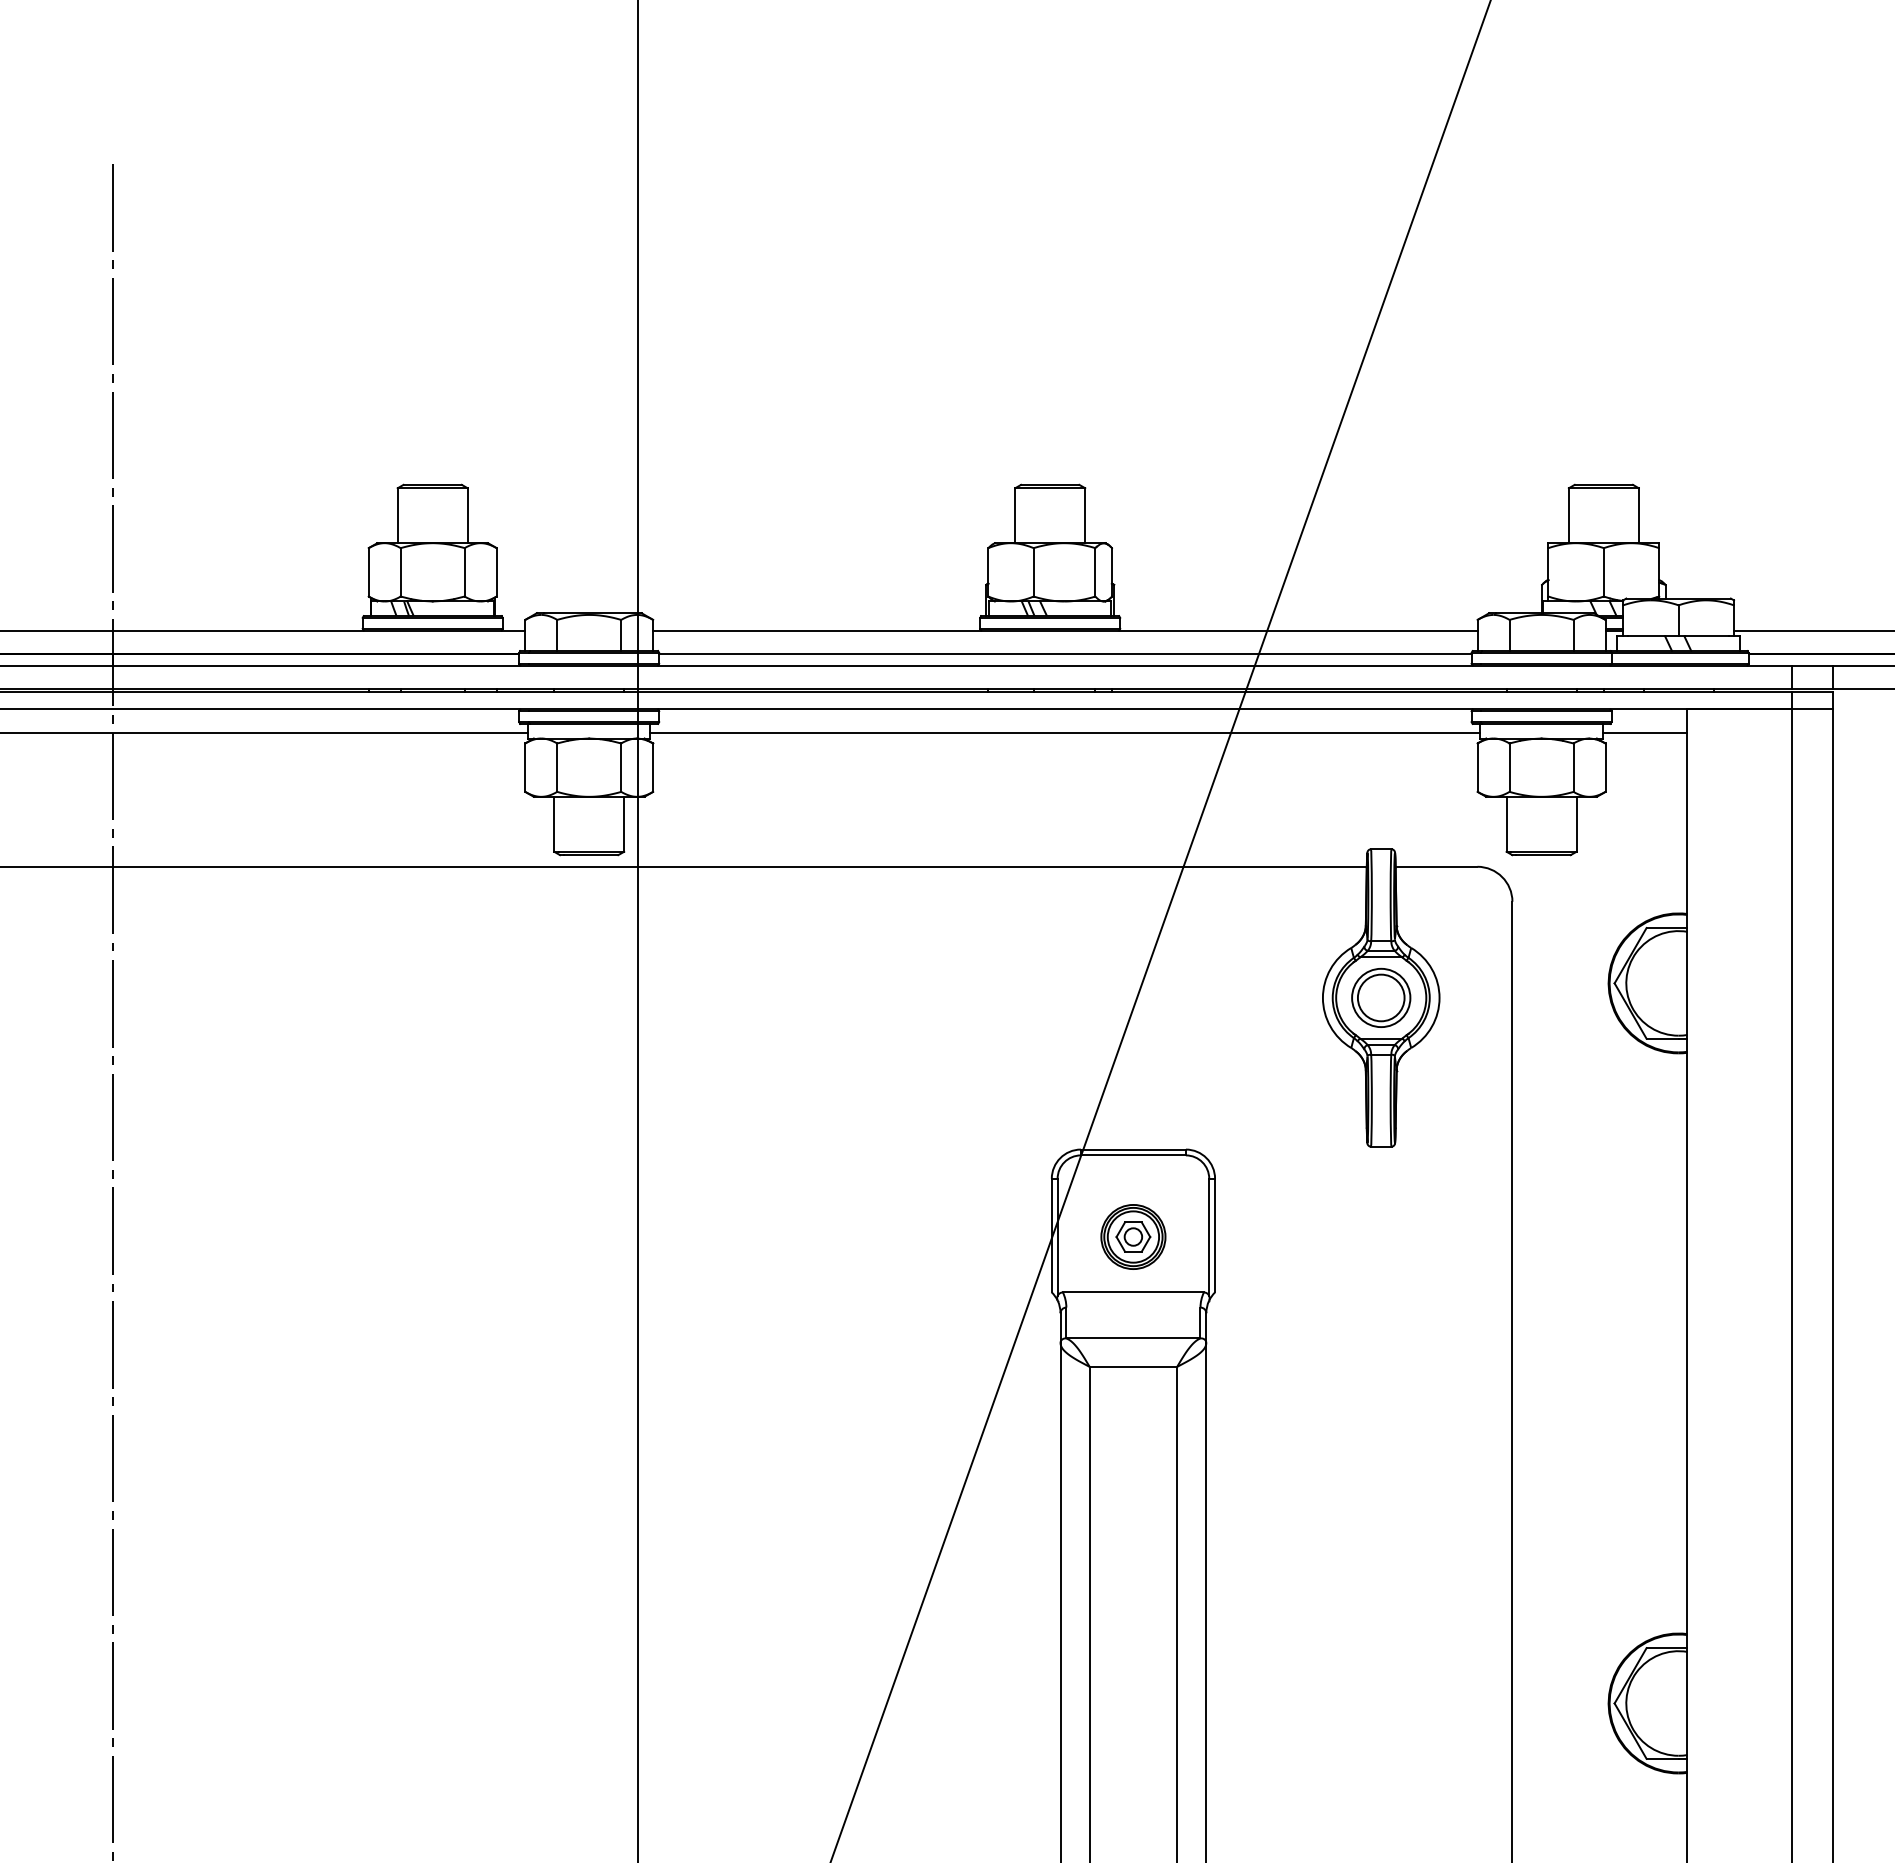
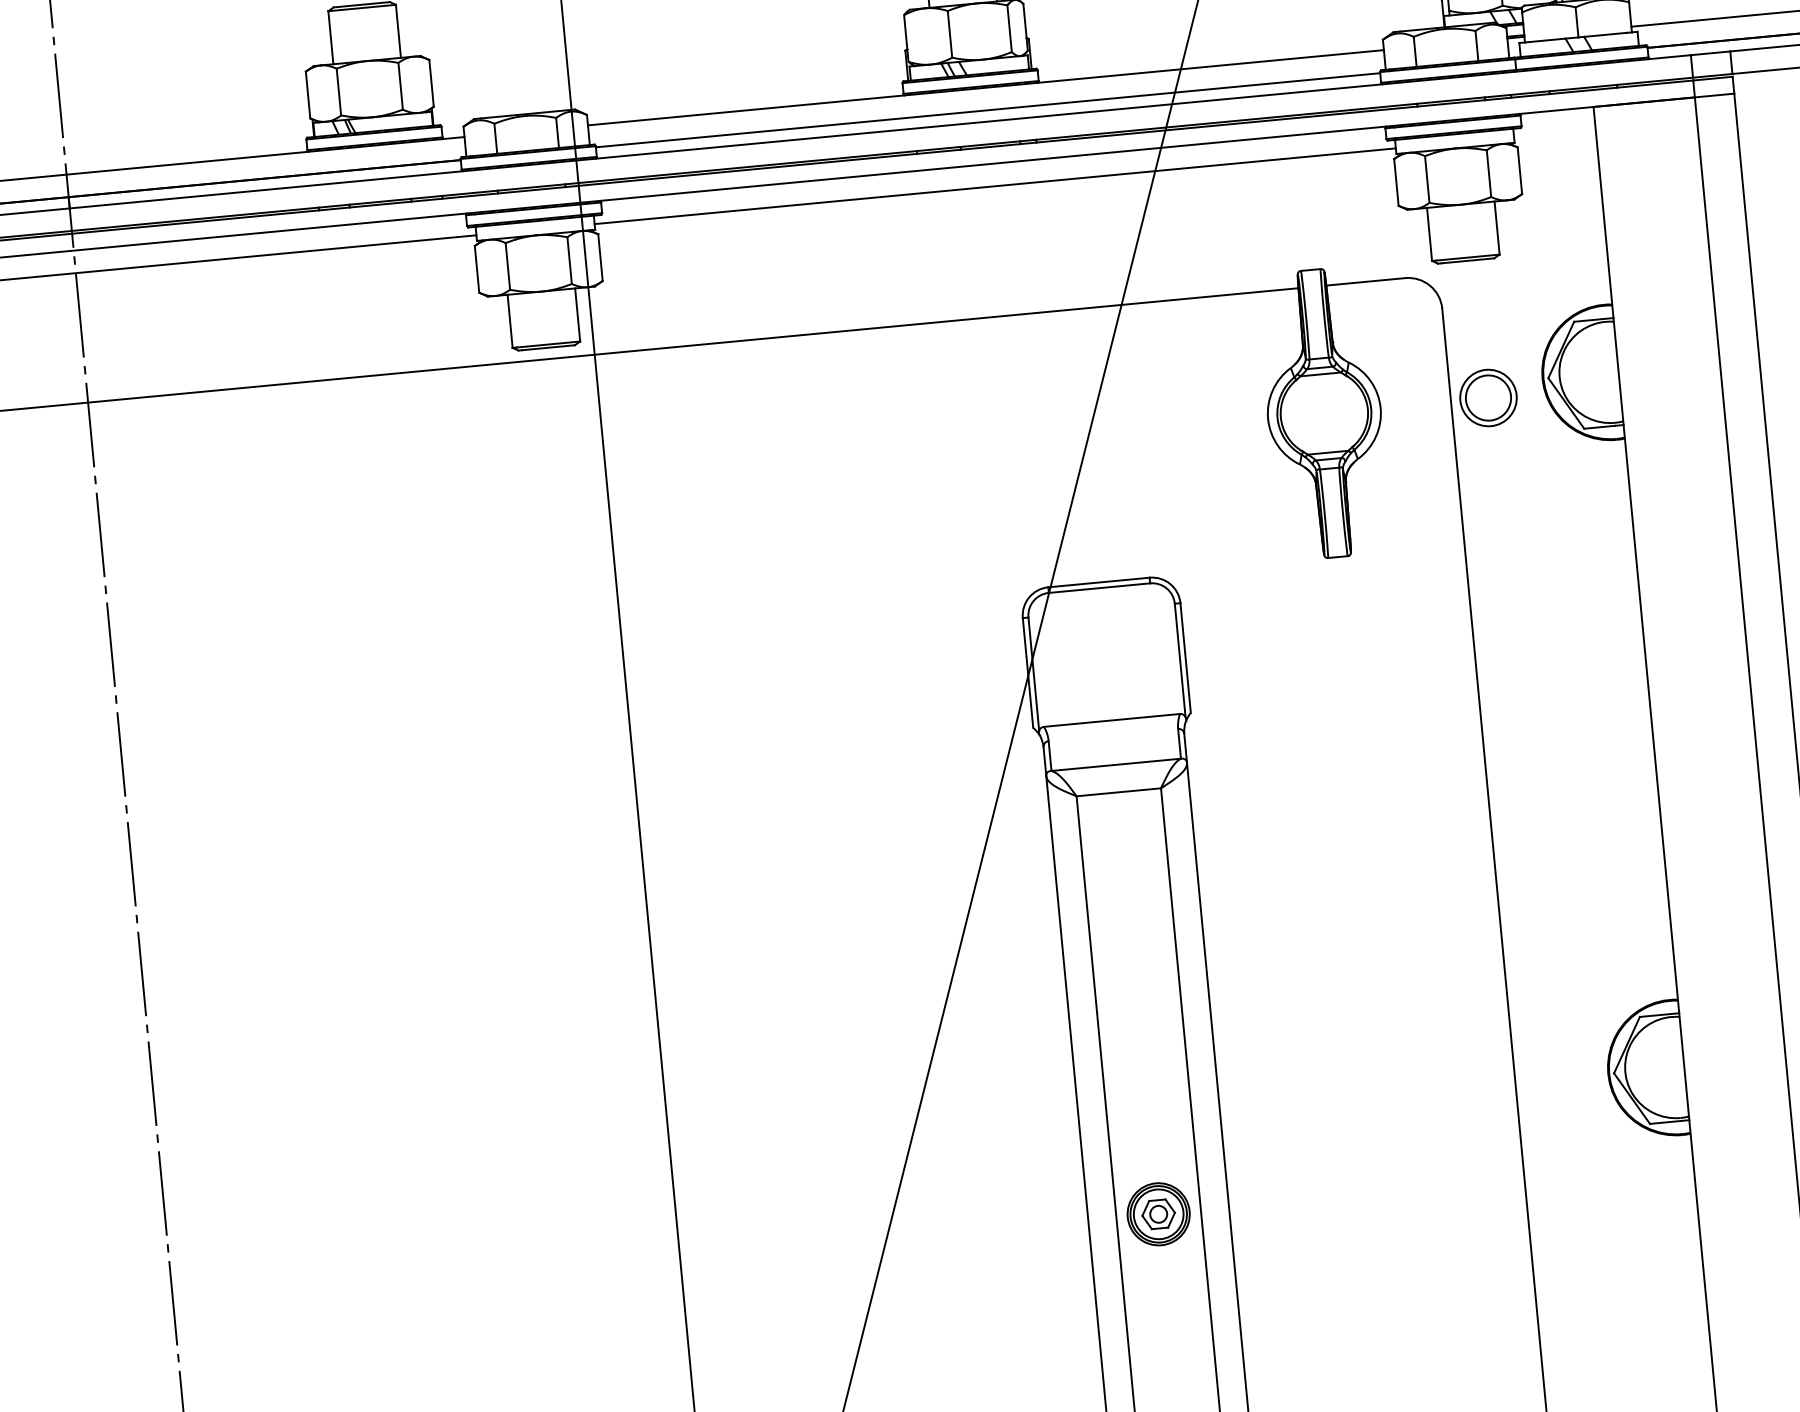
line: (1644, 732) -> (1554, 133), removed
part: (1381, 997) -> (1488, 397), moved
part: (1133, 1236) -> (1158, 1213), moved

